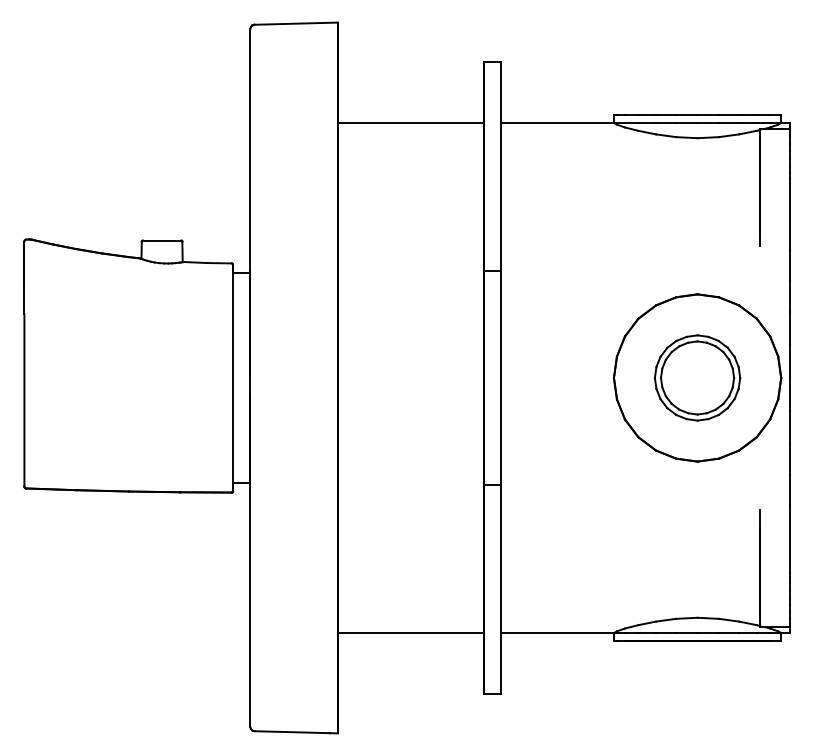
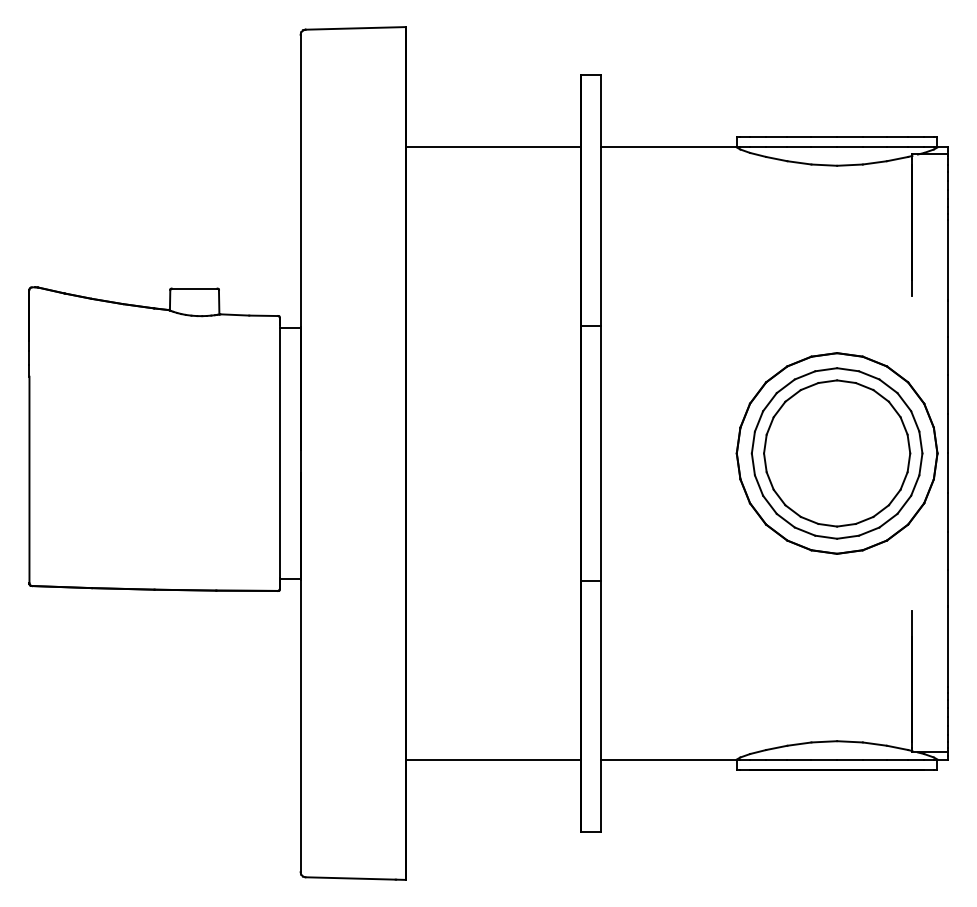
part: (697, 377) -> (837, 452), size x1.67

